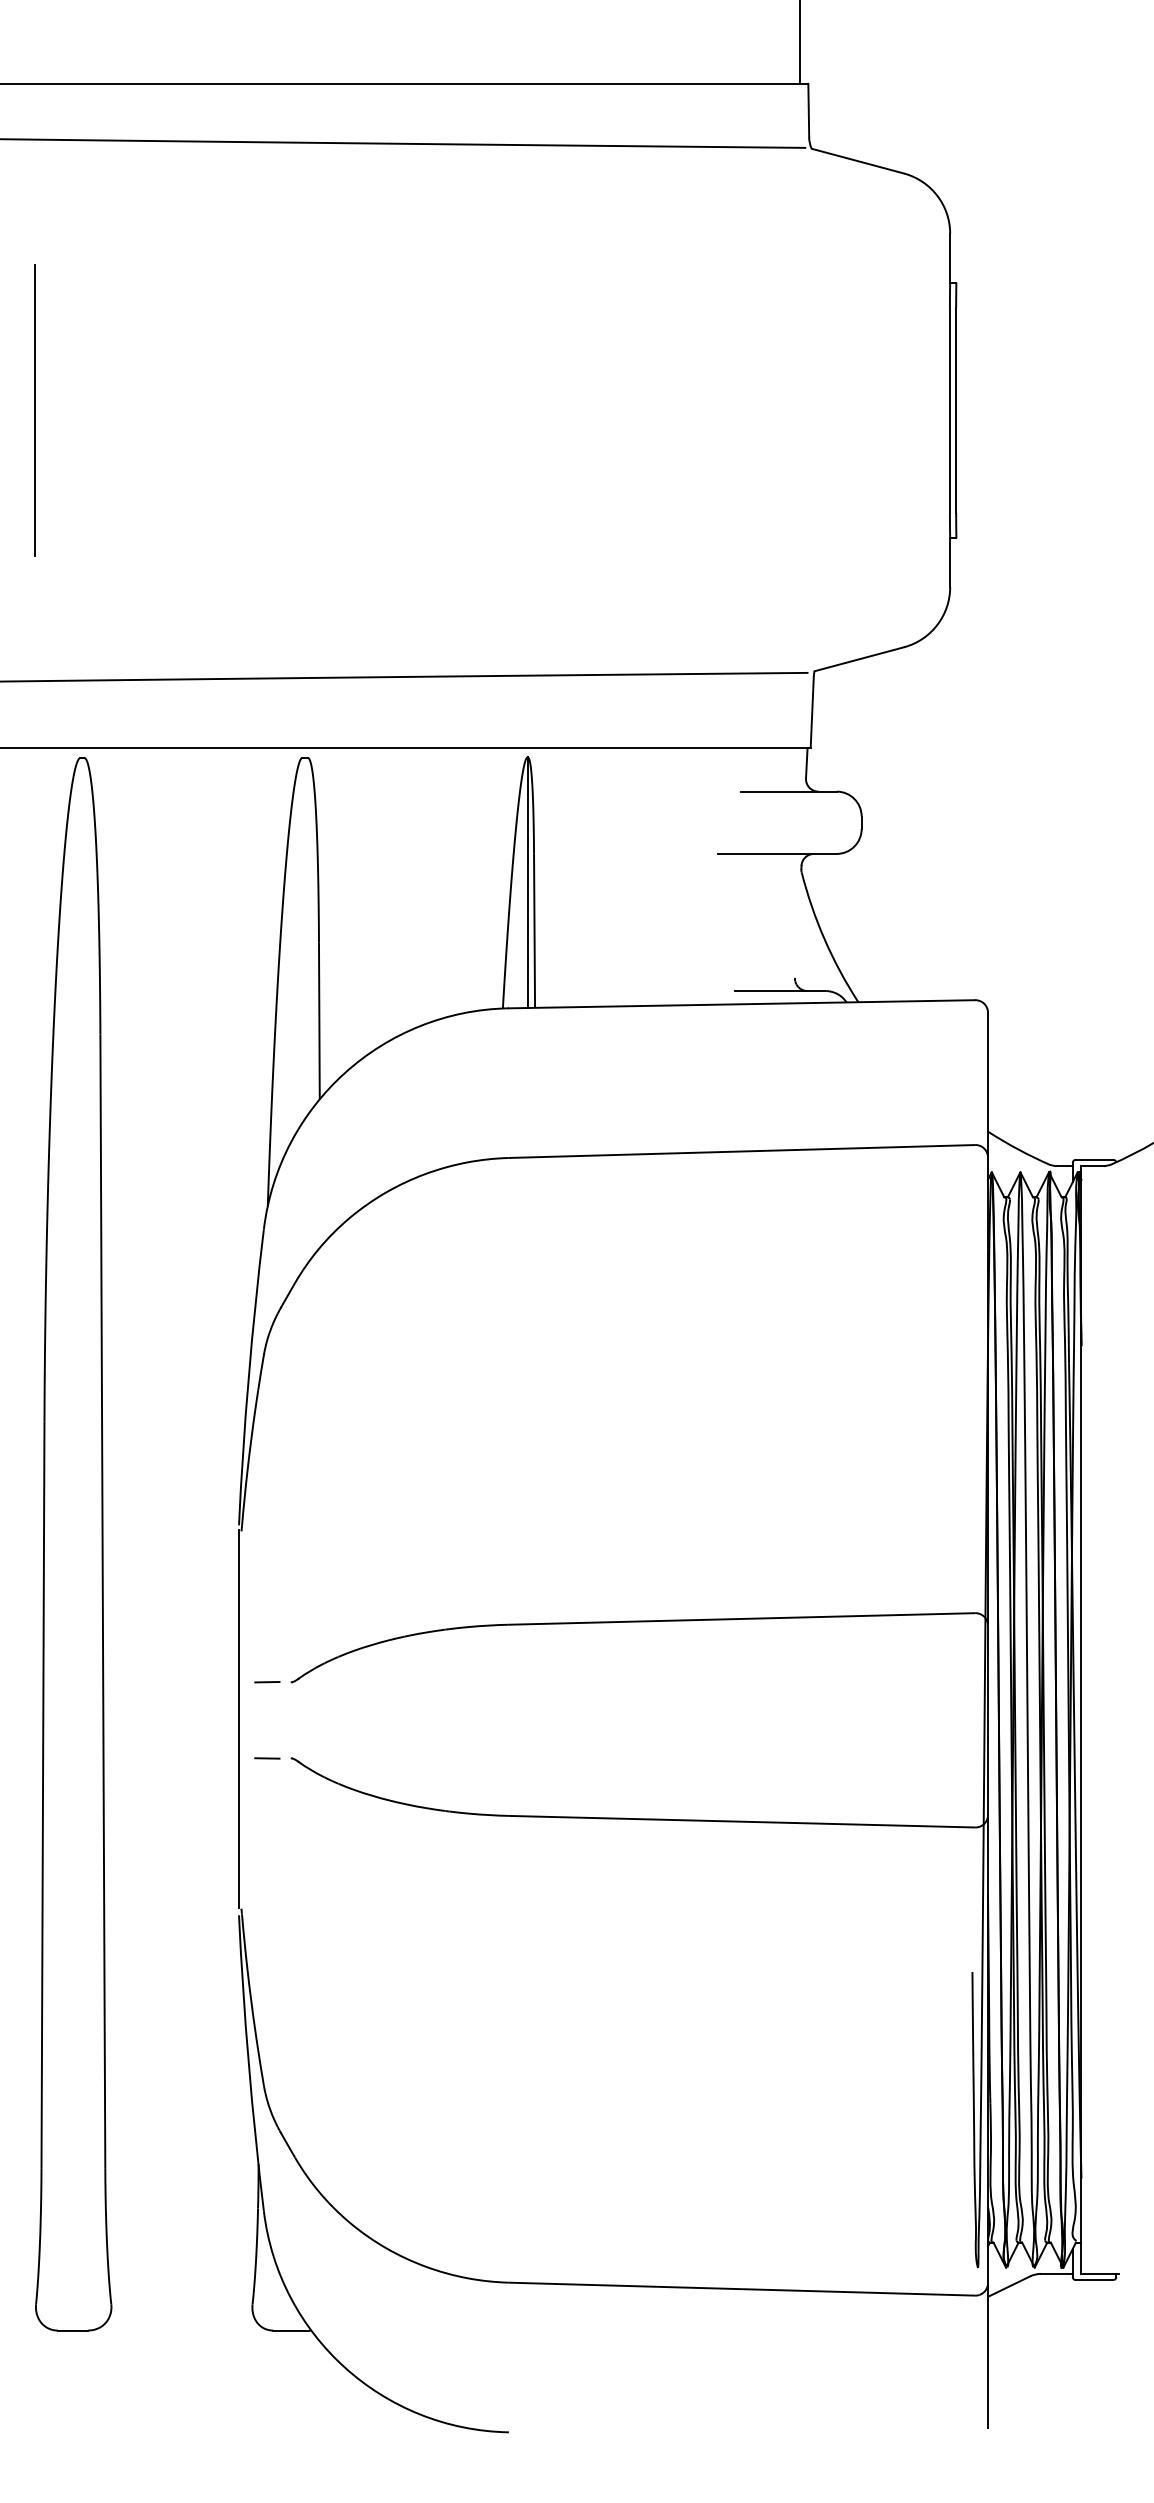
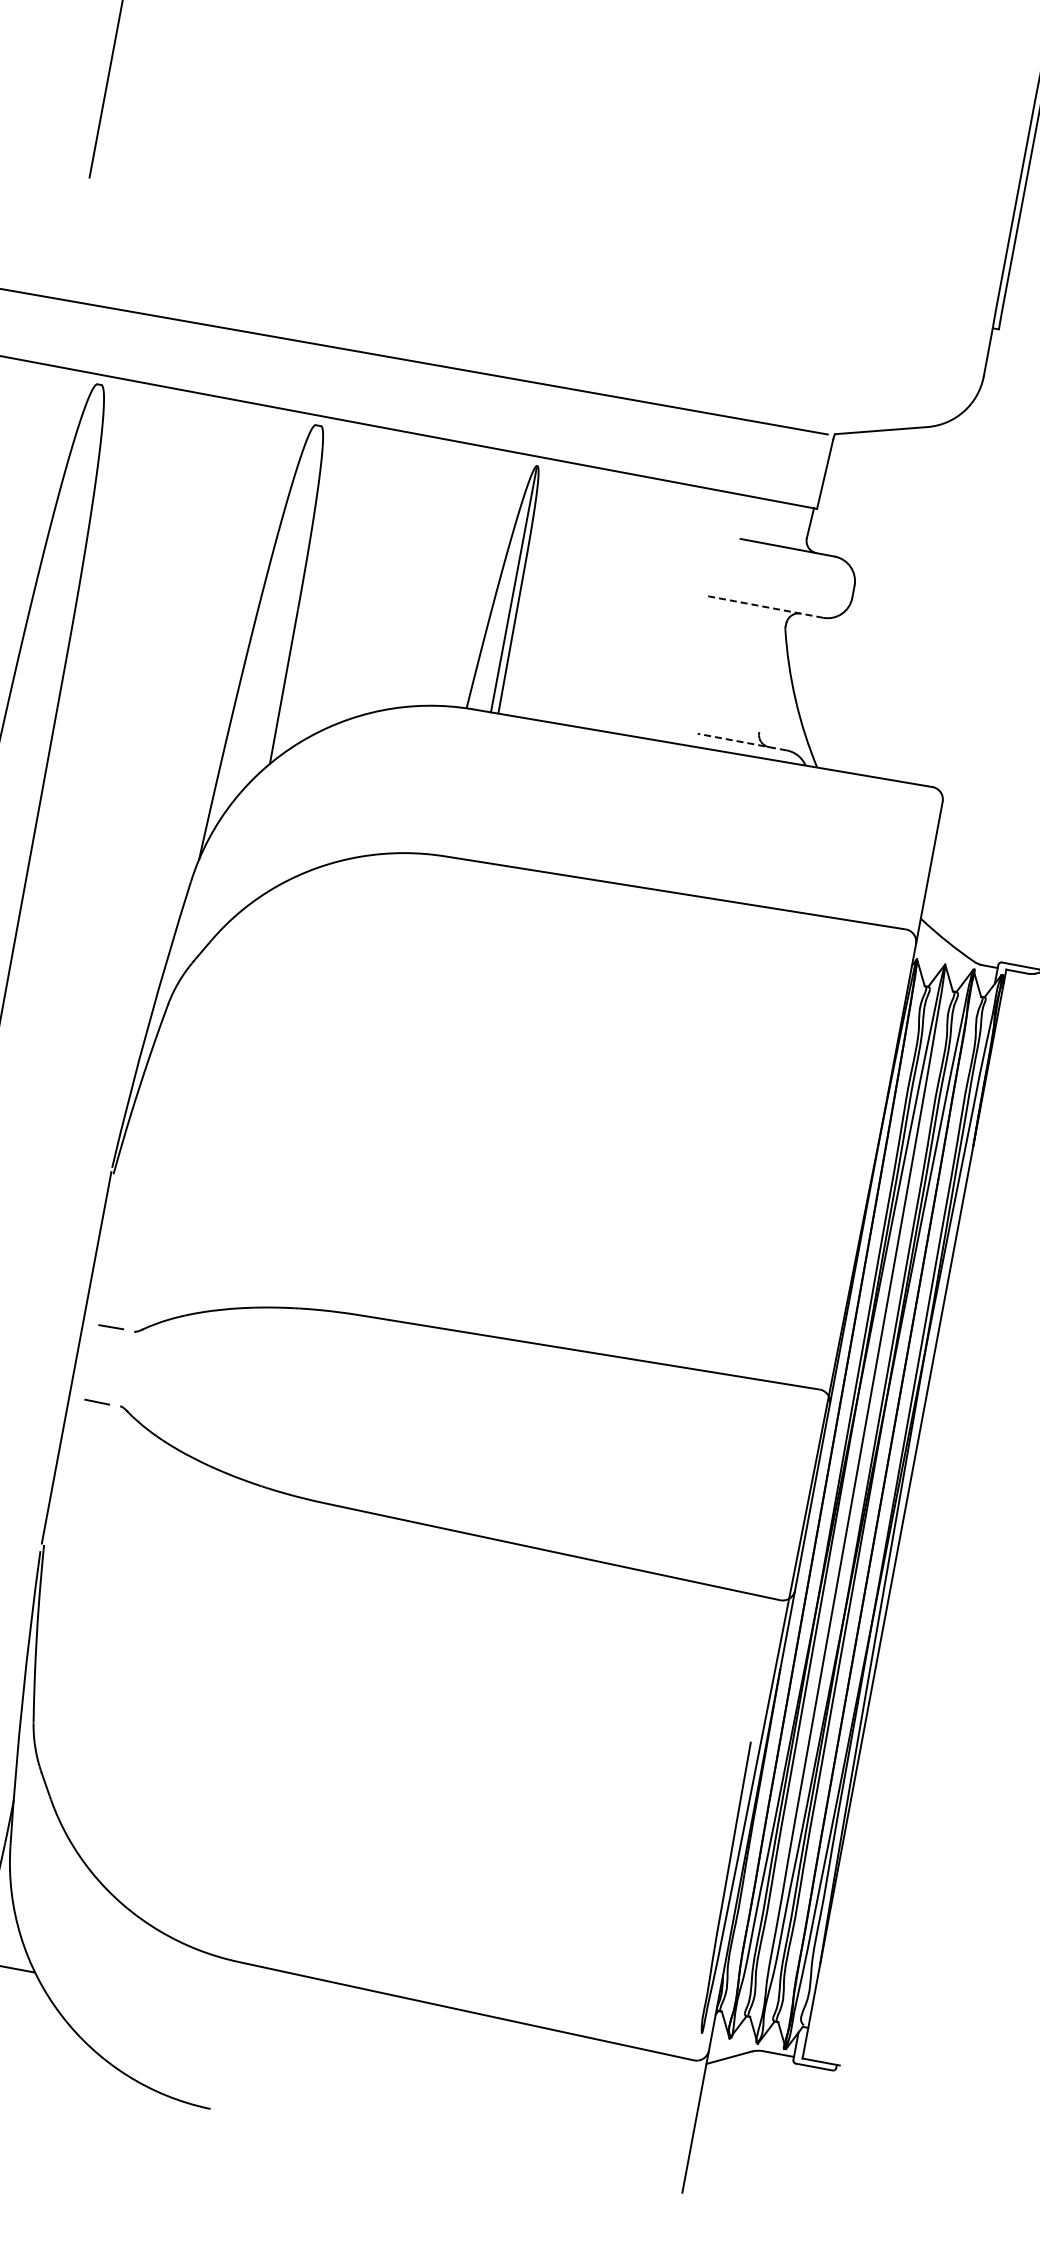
line: (776, 853) -> (764, 606), solid -> dashed
line: (779, 991) -> (741, 742), solid -> dashed

